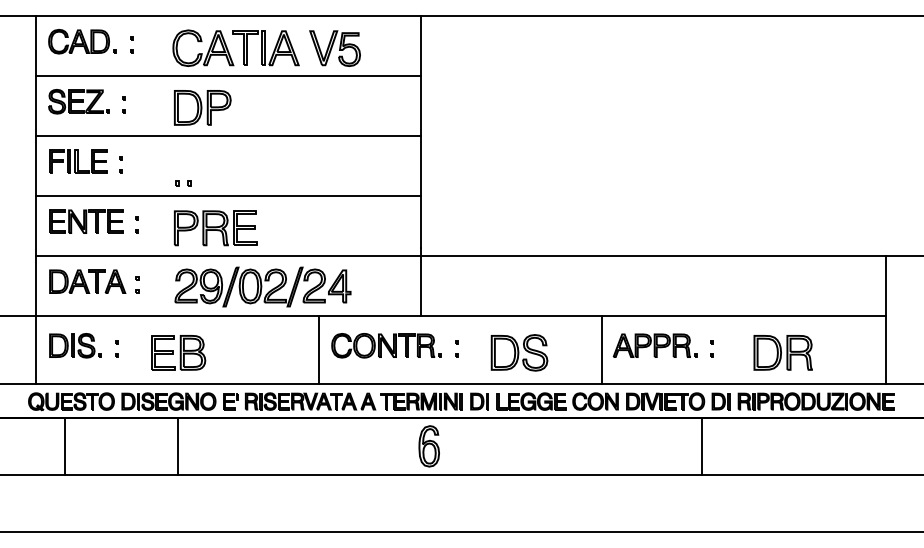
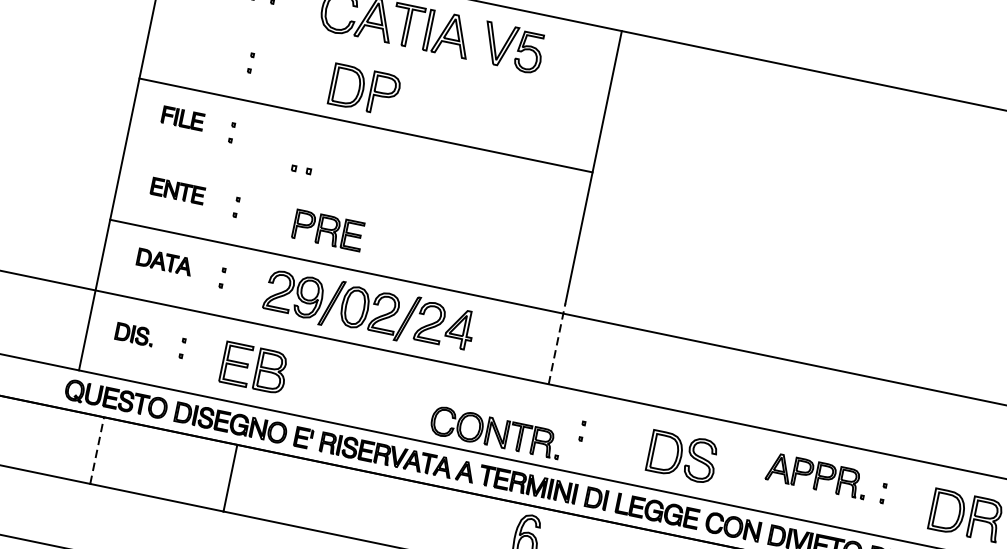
line: (228, 76) -> (380, 54), removed
part: (78, 101) -> (197, 47), removed
part: (202, 107) -> (364, 89), moved
part: (78, 161) -> (183, 118), size x0.6
line: (228, 196) -> (351, 196), removed
part: (86, 221) -> (177, 190), size x0.6
part: (215, 228) -> (328, 230), size x0.7
part: (87, 281) -> (164, 261), size x0.6
line: (421, 281) -> (557, 343), solid -> dashed
part: (75, 345) -> (134, 334), size x0.6
part: (386, 345) -> (496, 432), moved
line: (319, 350) -> (420, 399), removed
line: (602, 350) -> (753, 468), removed
part: (519, 352) -> (682, 456), moved
line: (64, 446) -> (97, 450), solid -> dashed

